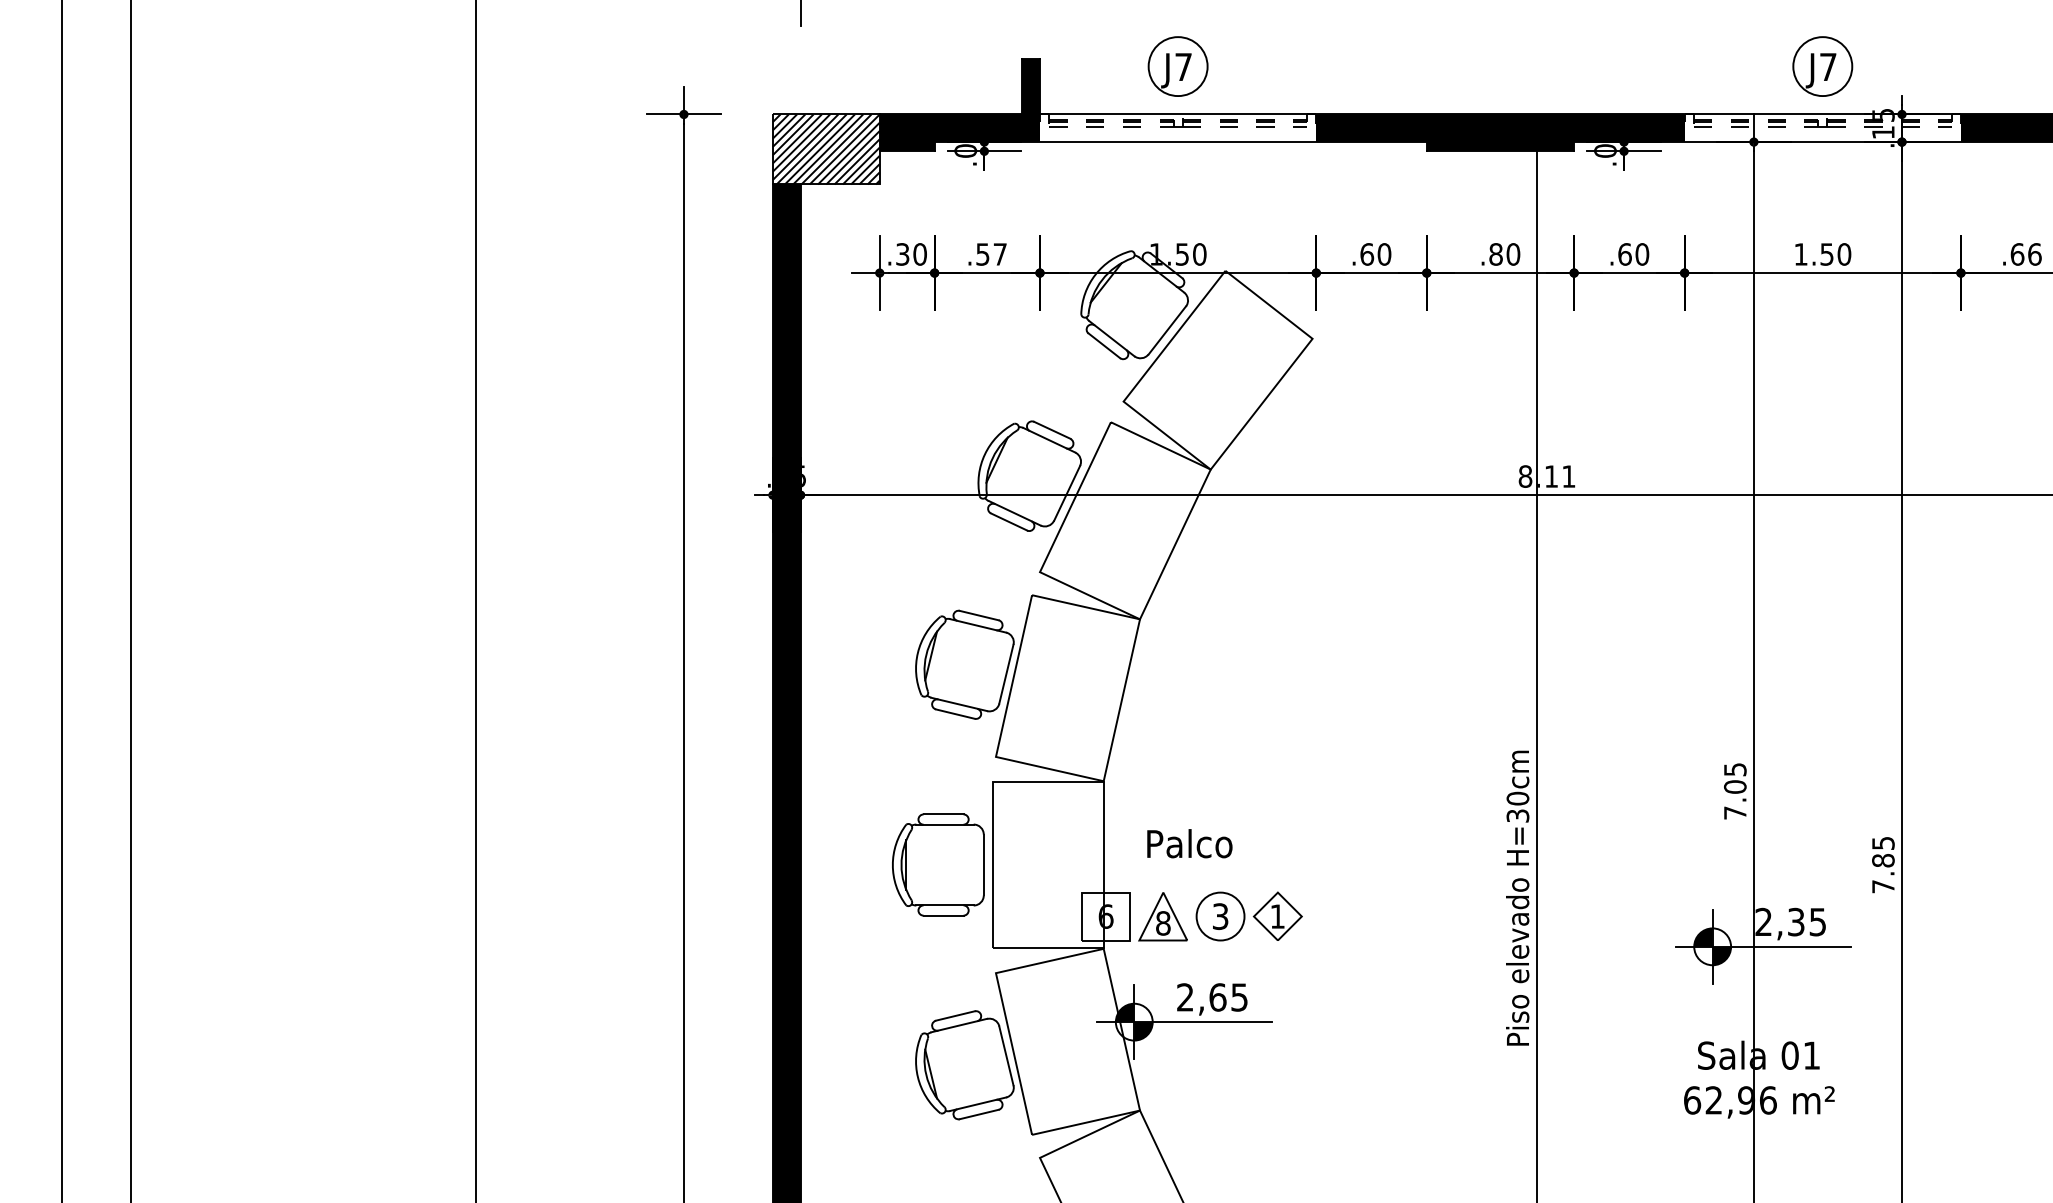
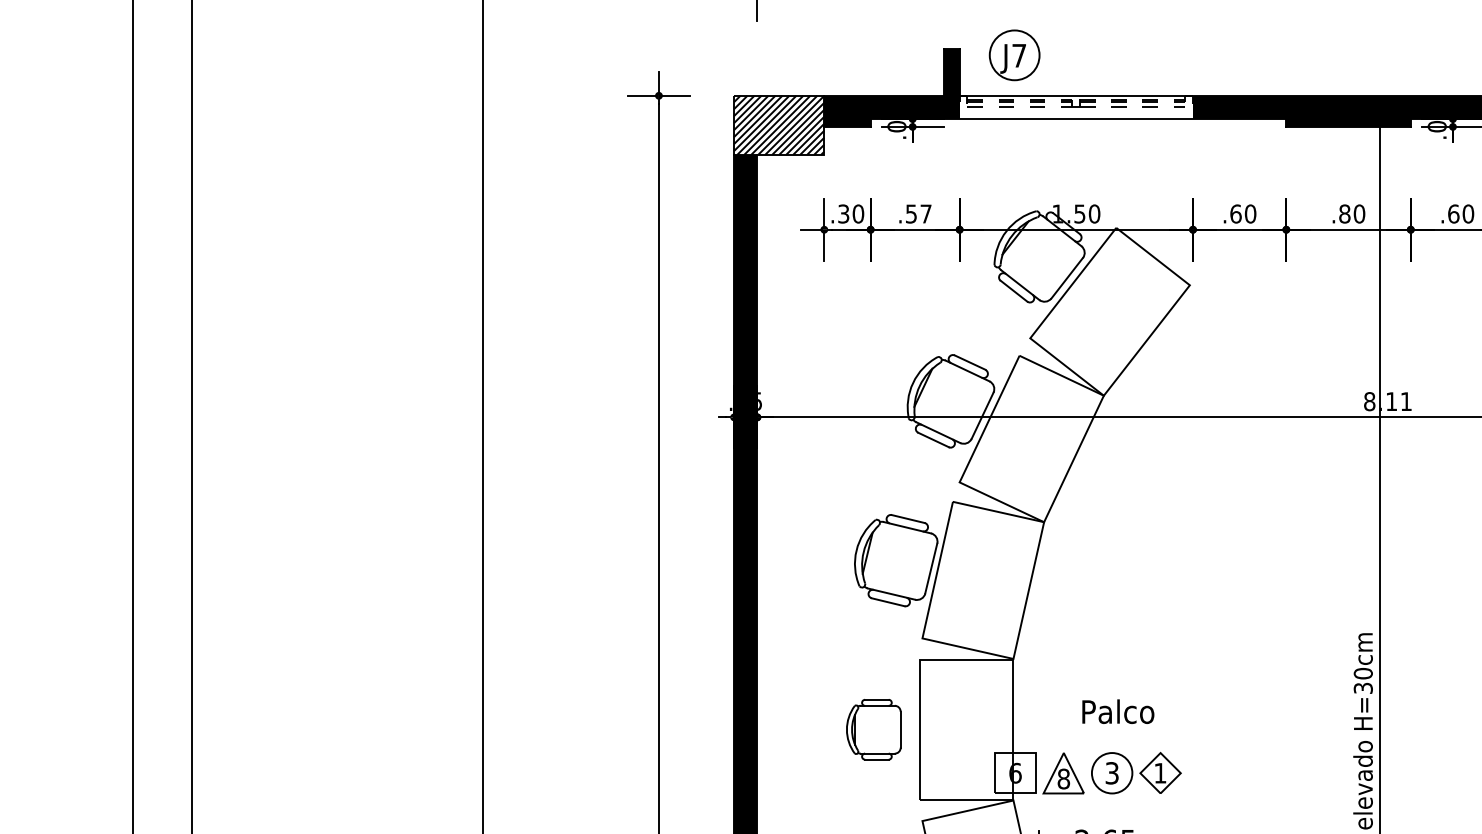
part: (1177, 66) -> (1014, 55), moved
text: (1189, 843) -> (1118, 711), moved
part: (938, 864) -> (873, 729), size x0.7

